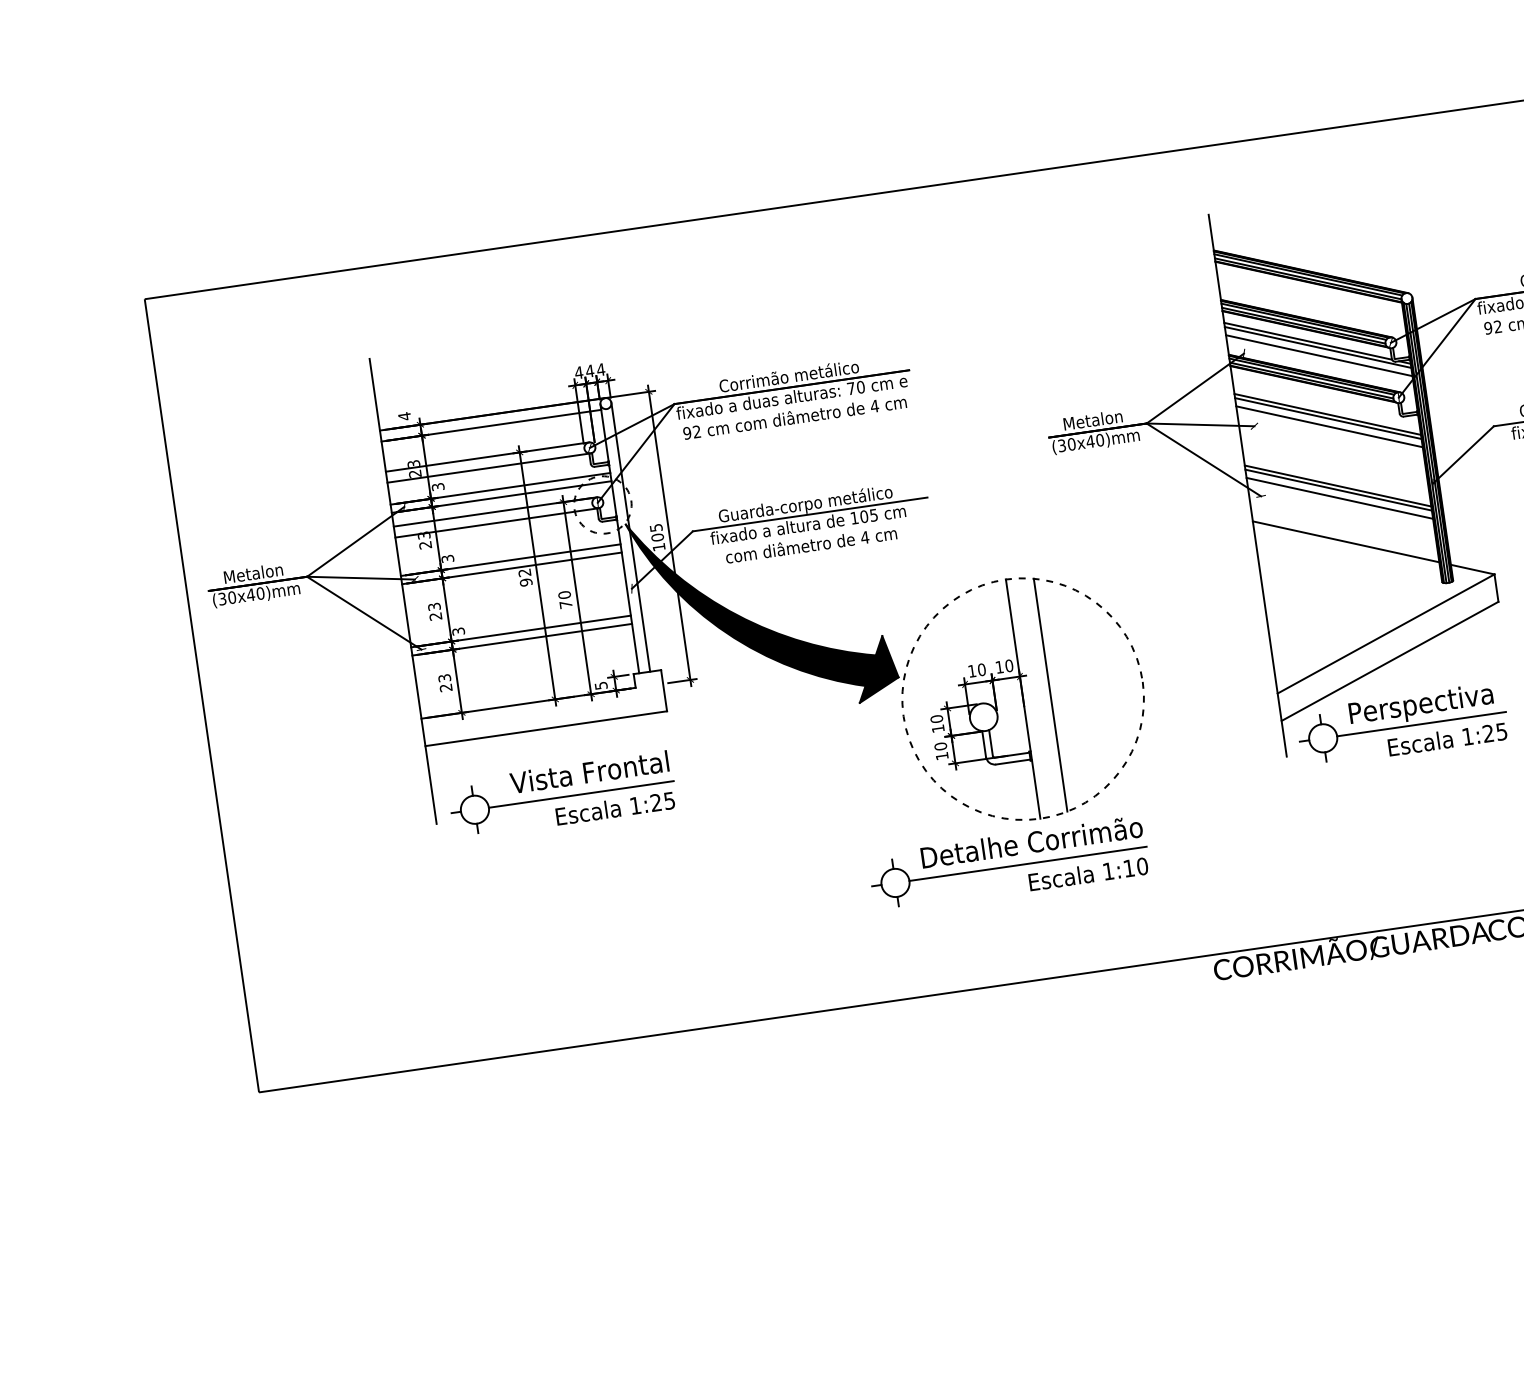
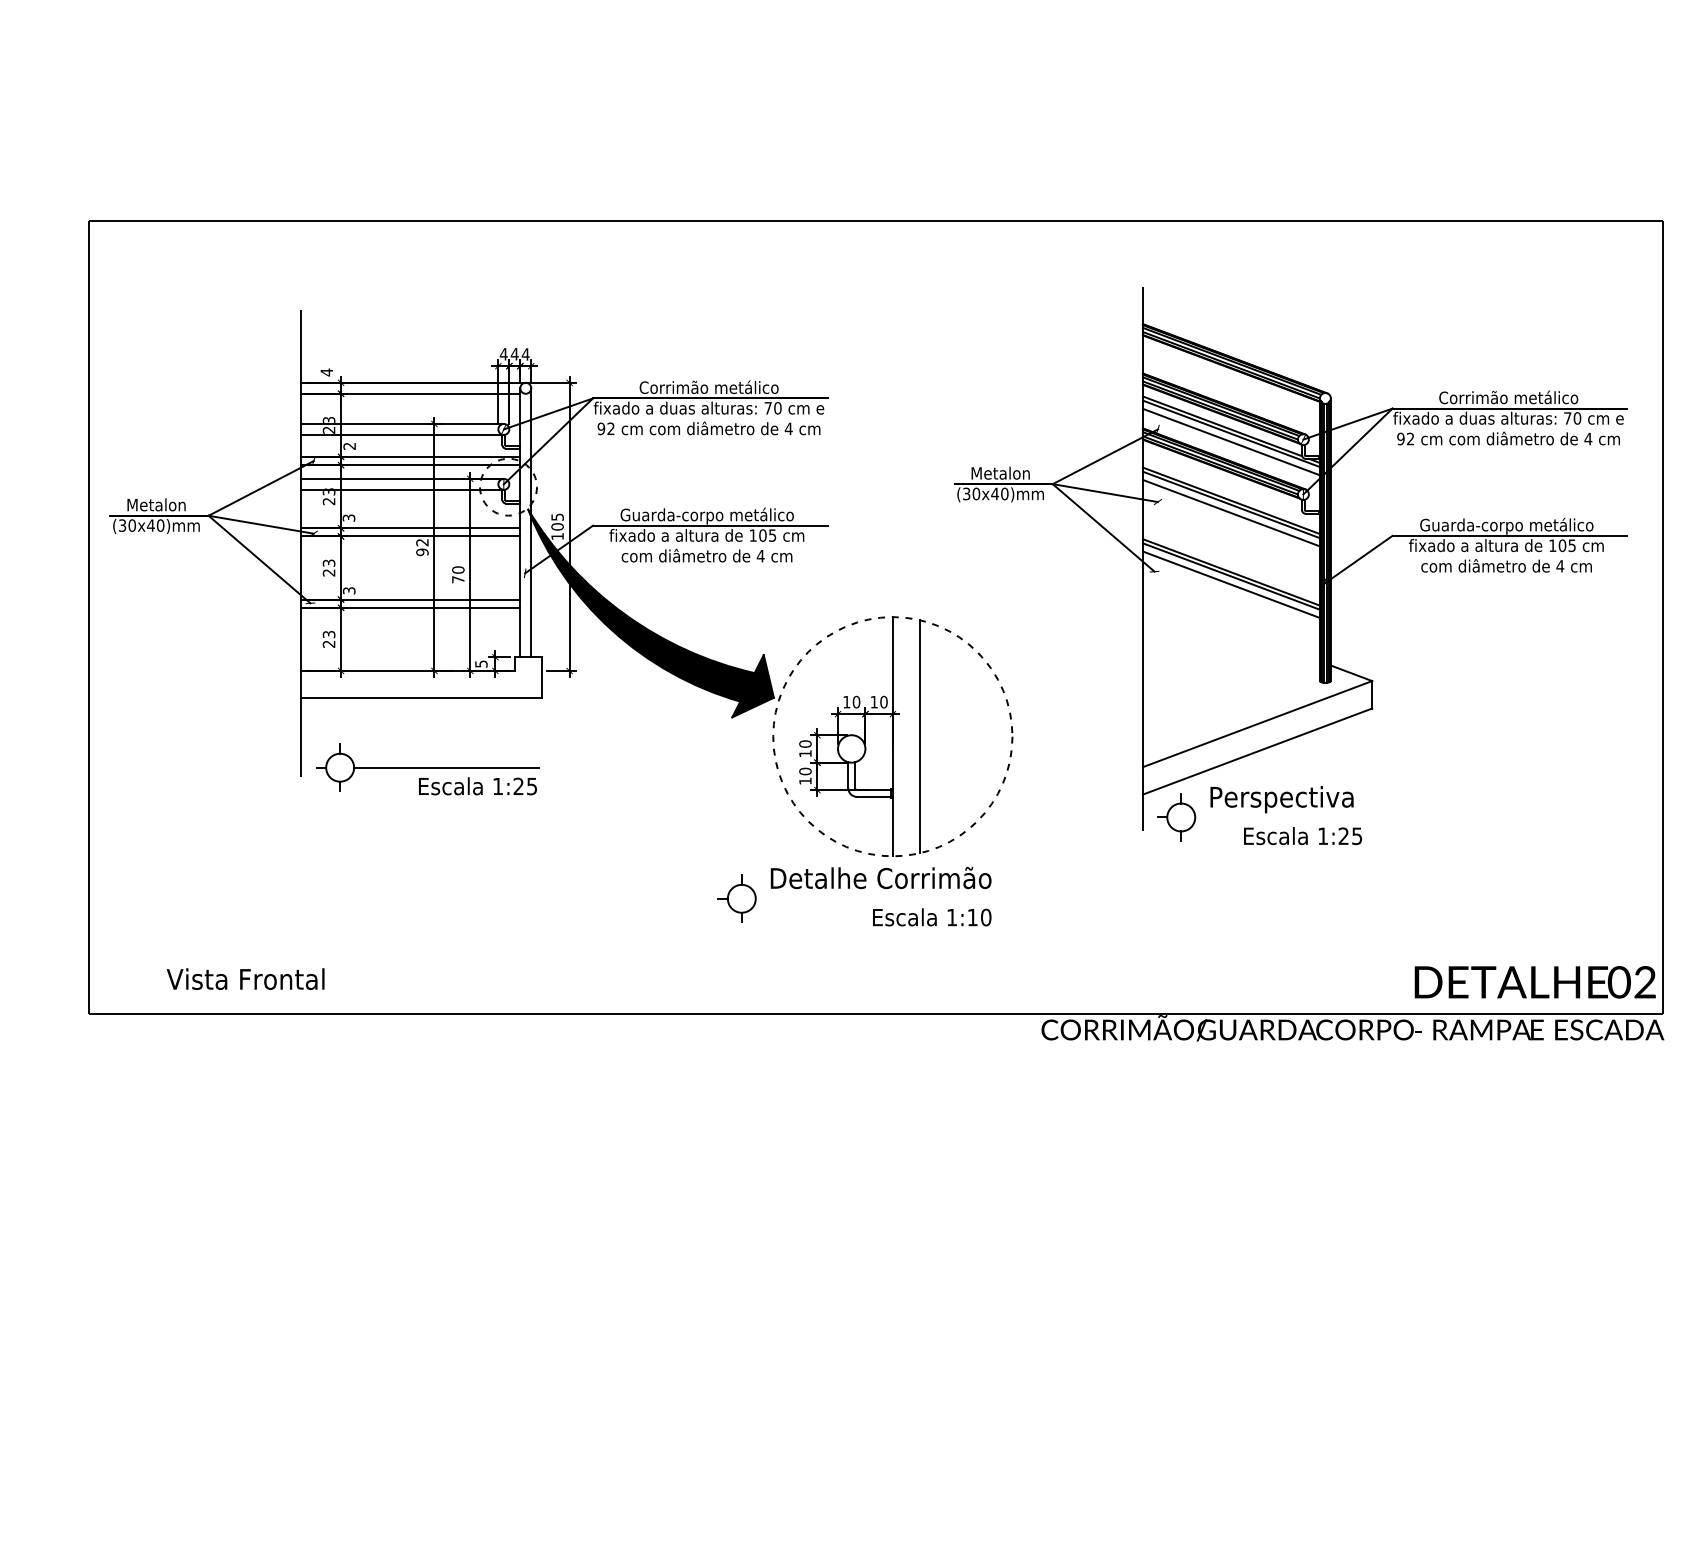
text: (437, 486) -> (349, 445), 3 -> 2
line: (1345, 542) -> (1230, 628), removed
line: (1421, 724) -> (1279, 817), removed
text: (589, 771) -> (245, 978), moved
line: (1027, 863) -> (873, 898), removed

